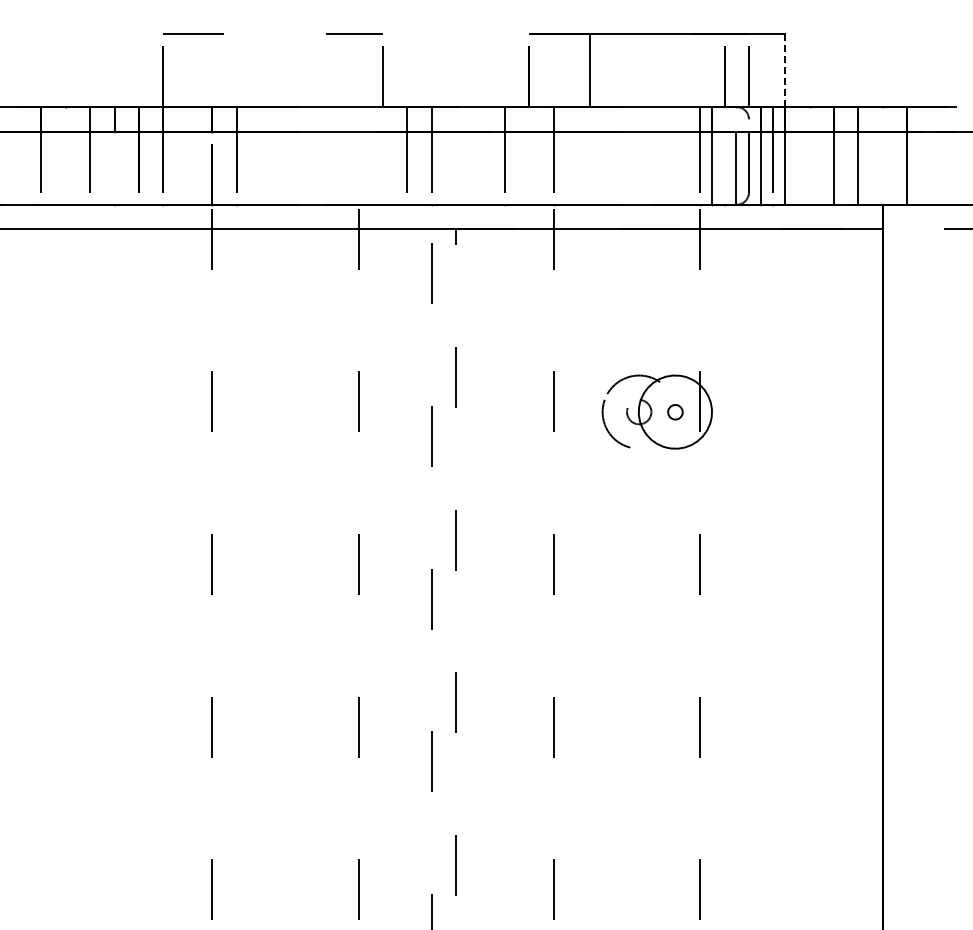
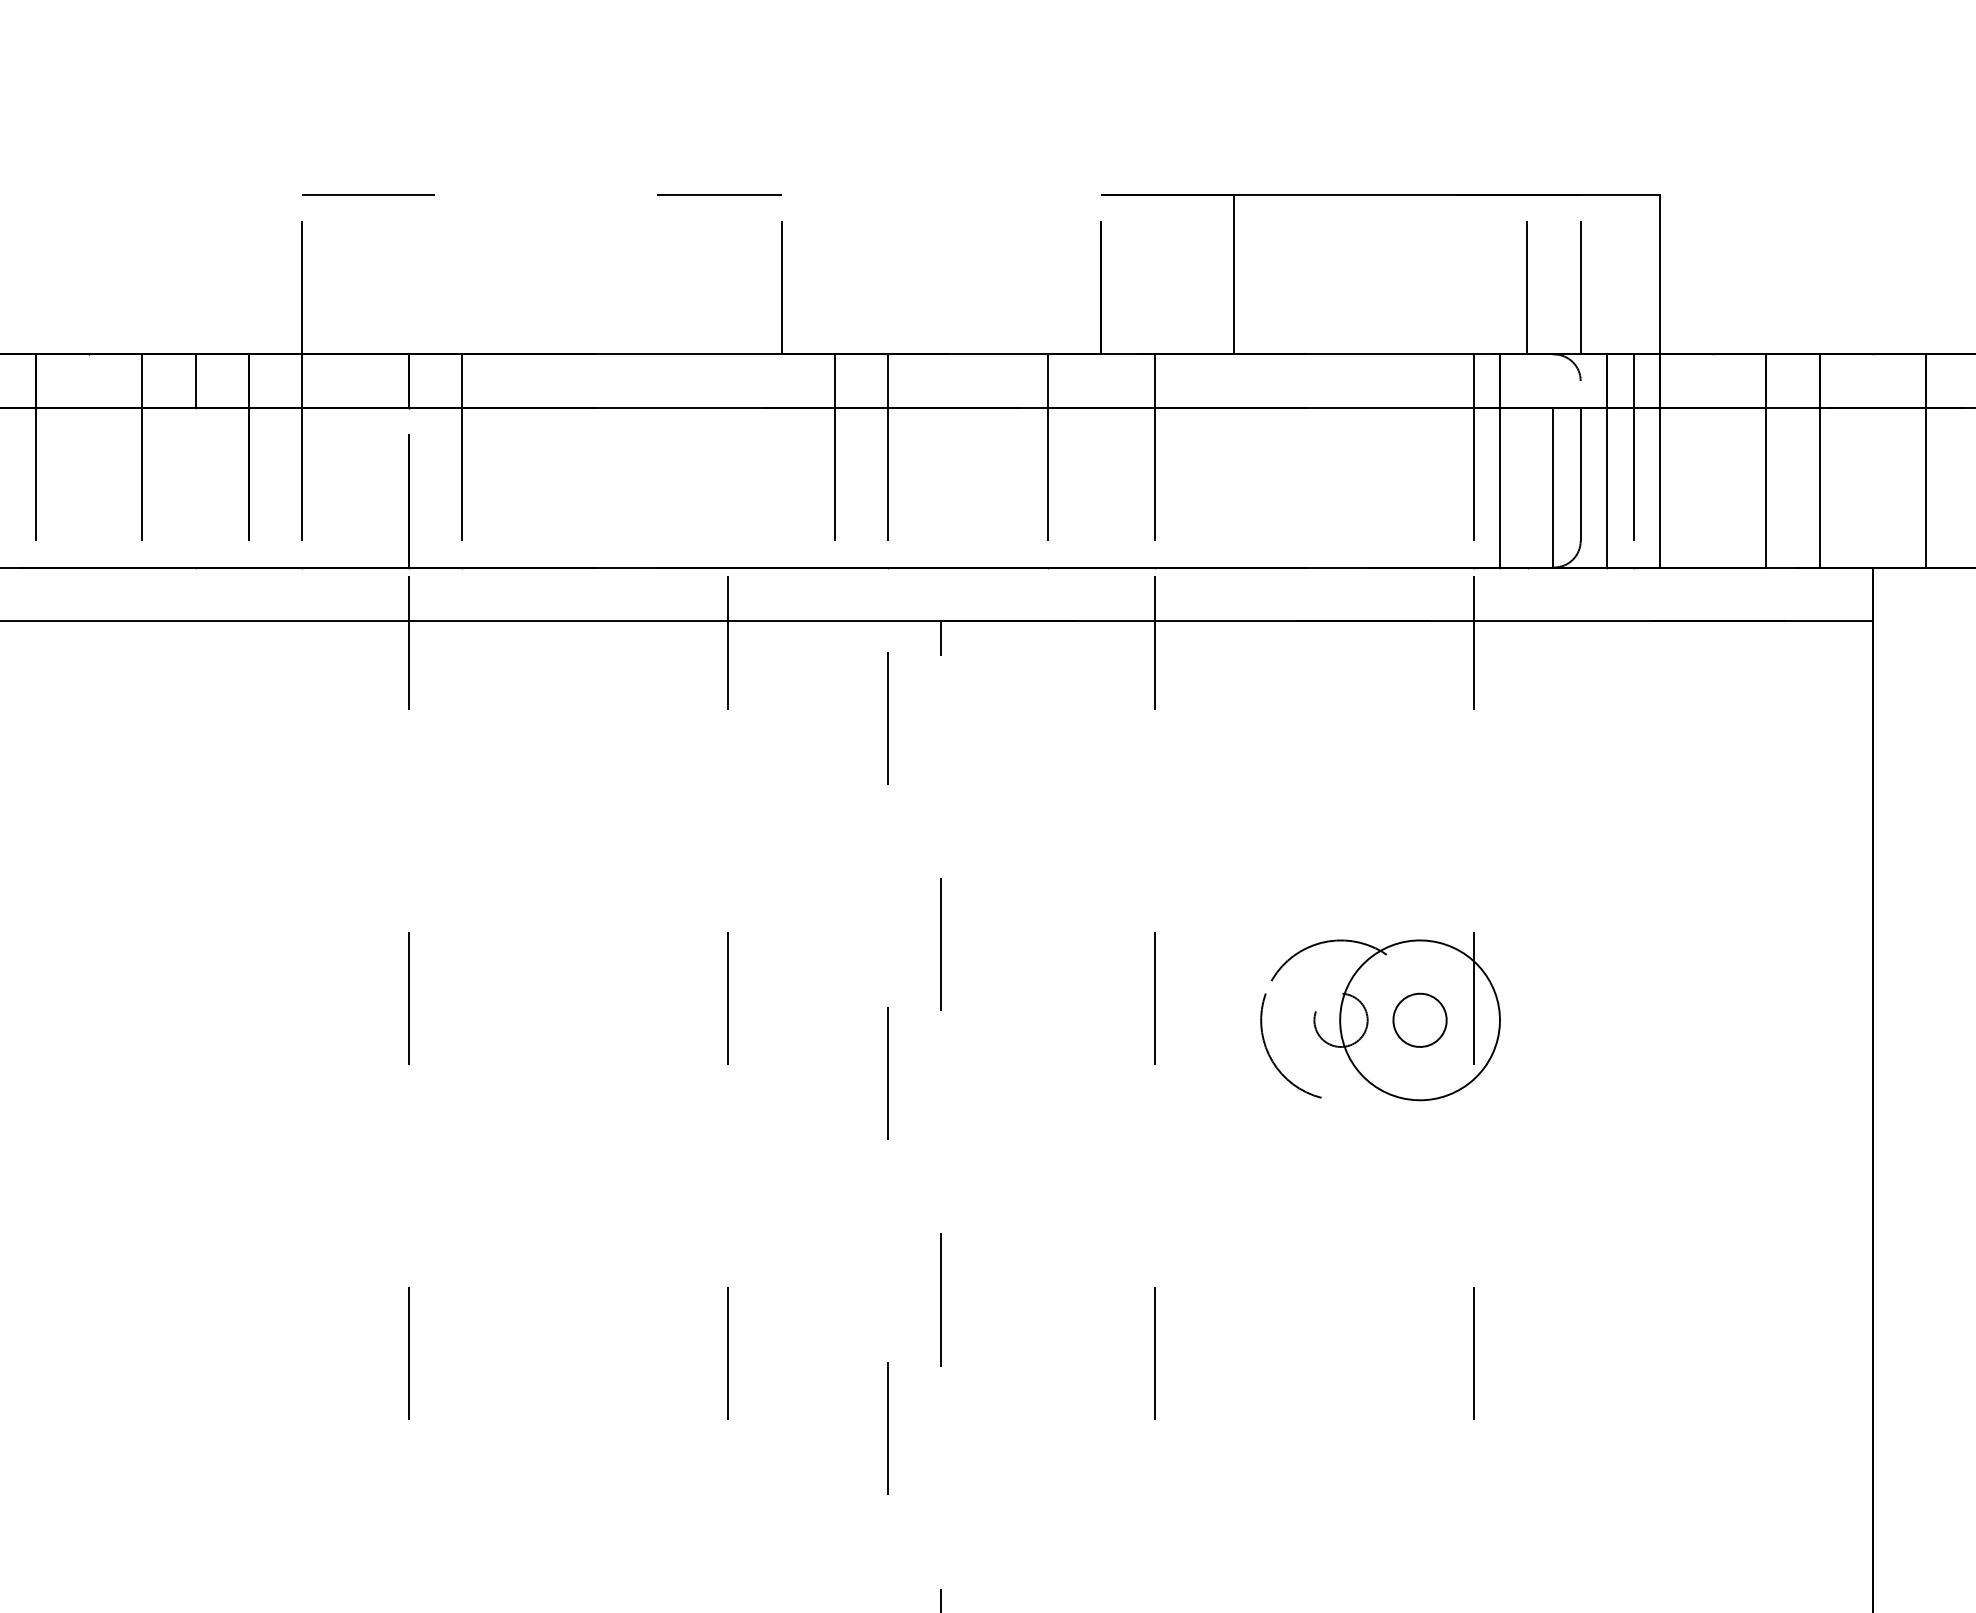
line: (785, 70) -> (1660, 274), dashed -> solid
part: (675, 412) -> (1420, 1021), size x1.67

